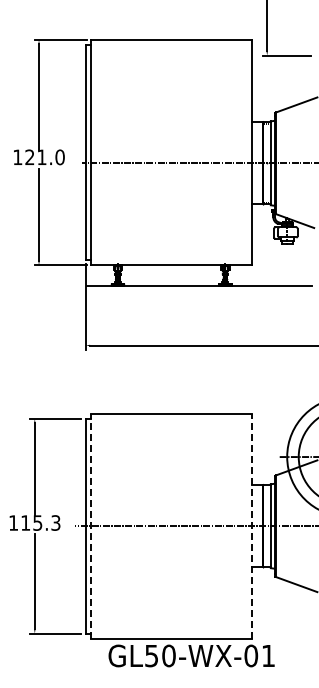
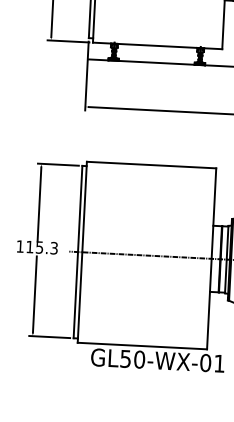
line: (91, 526) -> (82, 252), dashed -> solid
line: (252, 526) -> (211, 259), dashed -> solid

